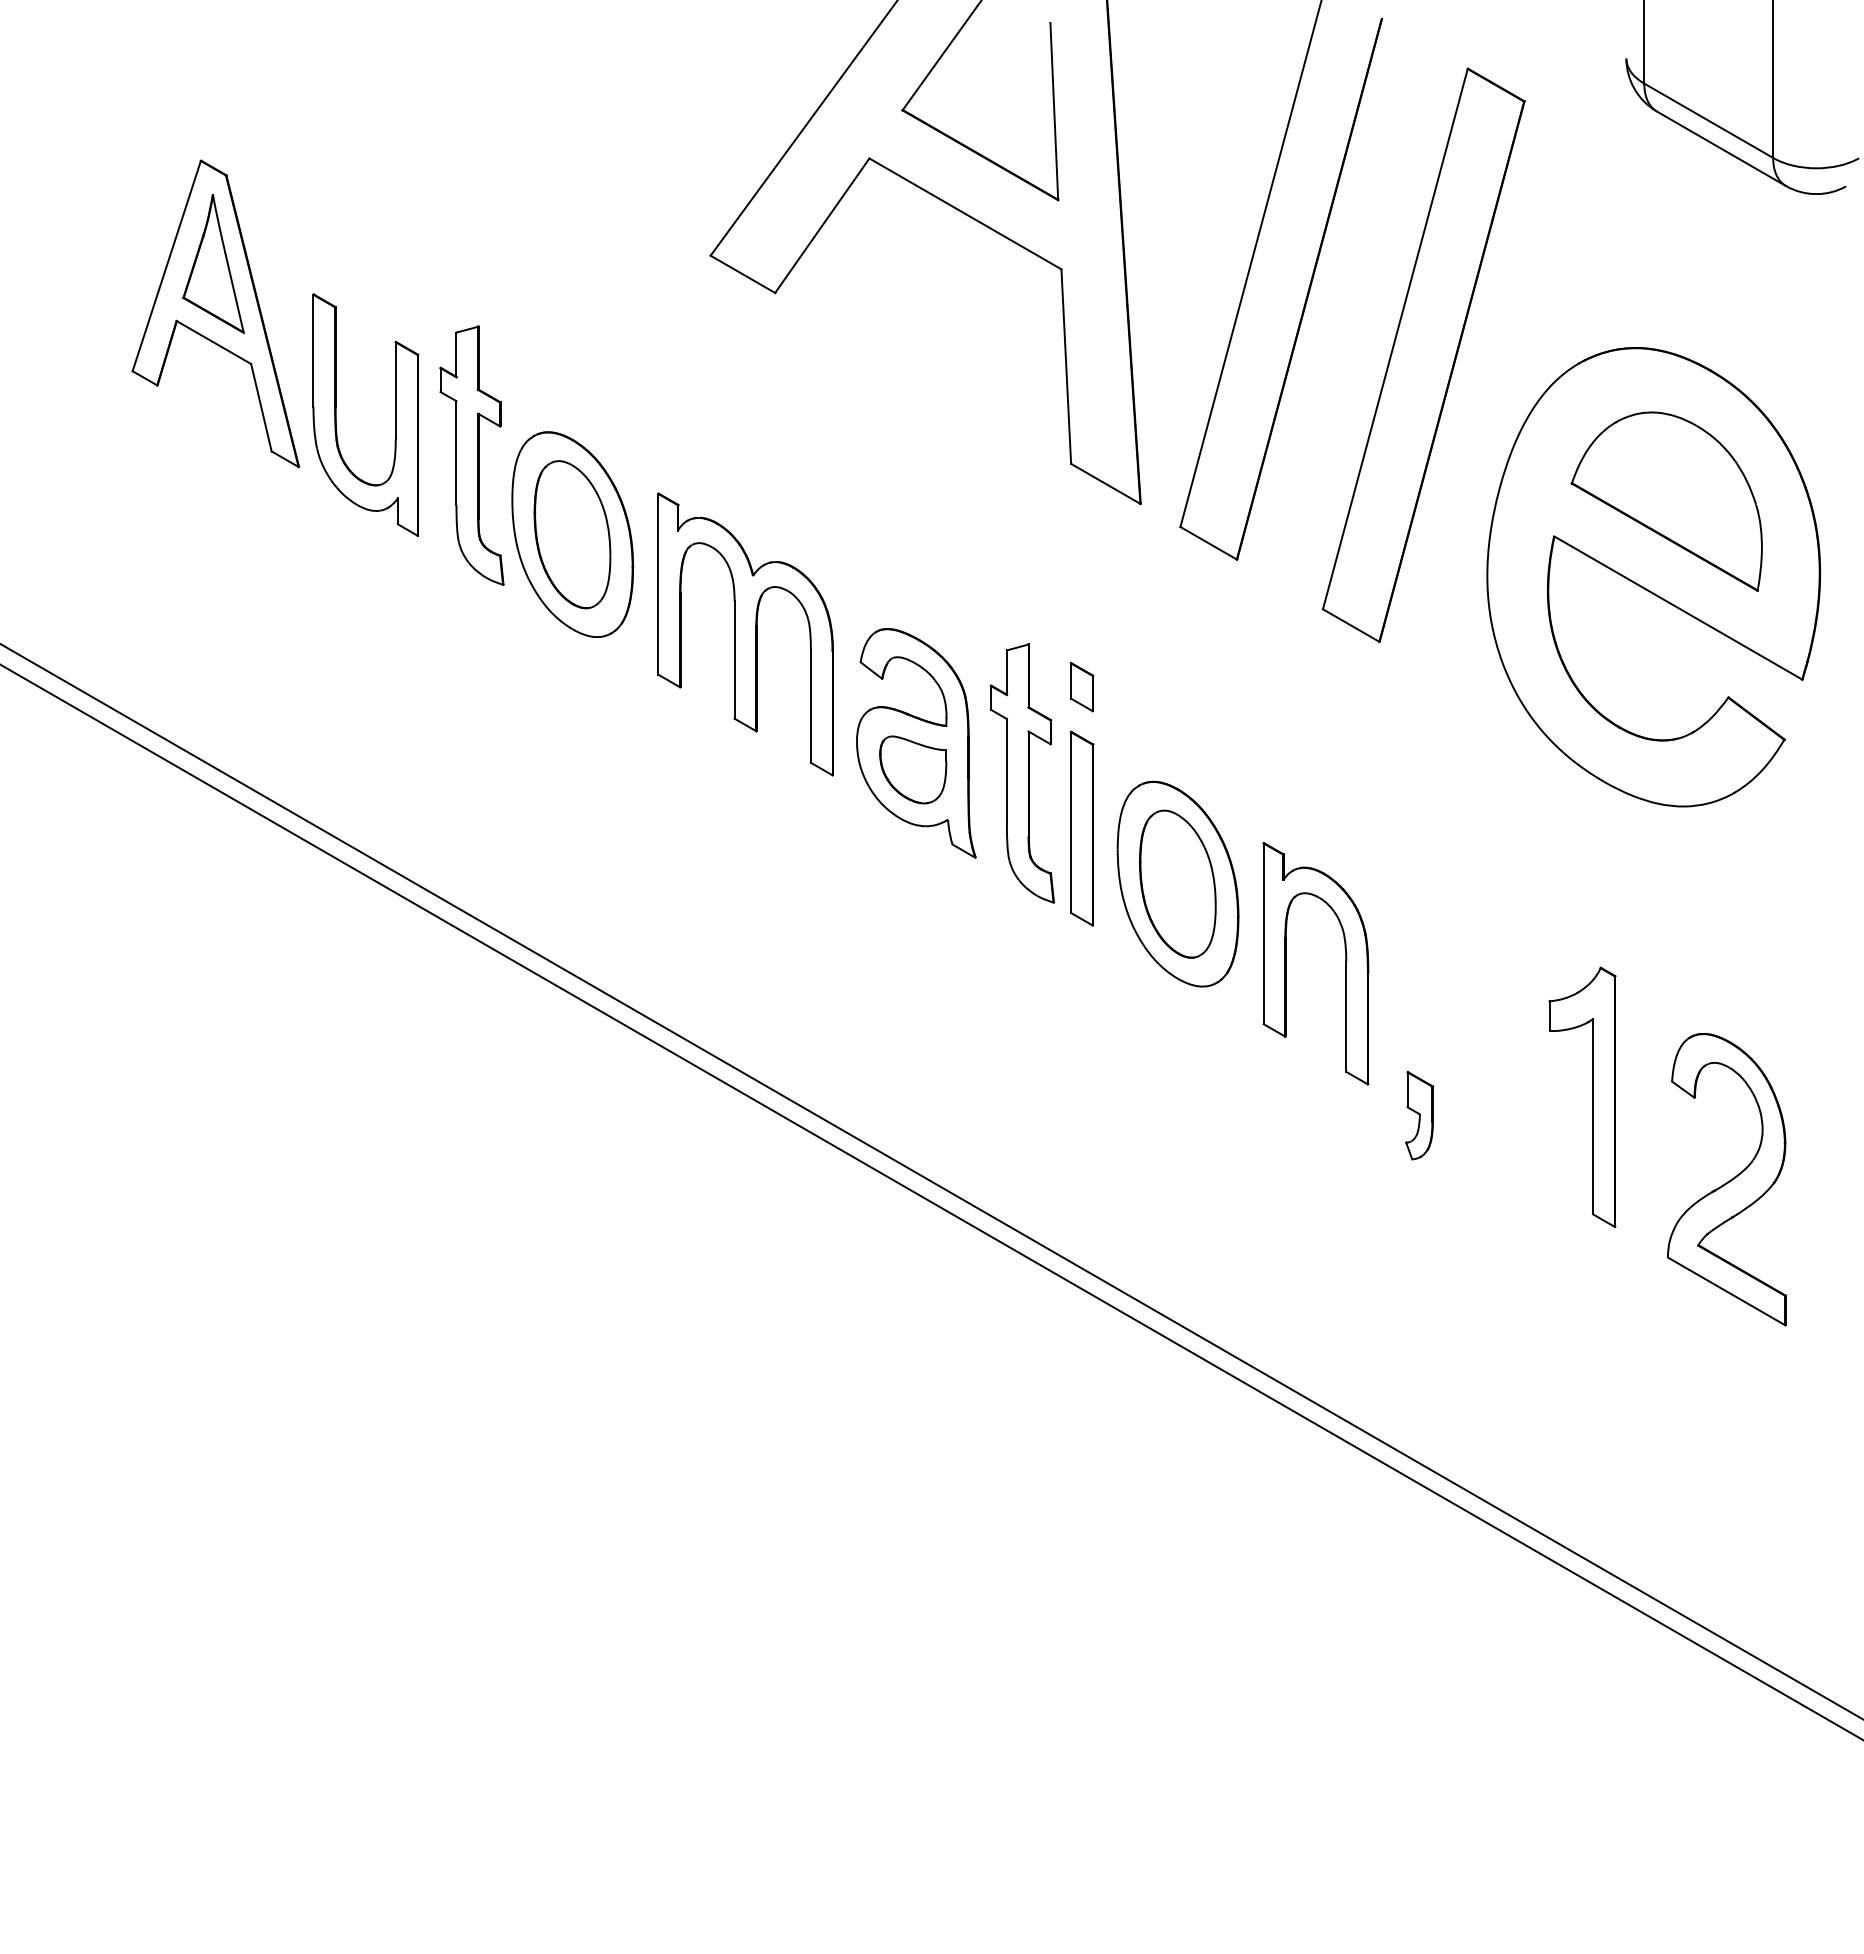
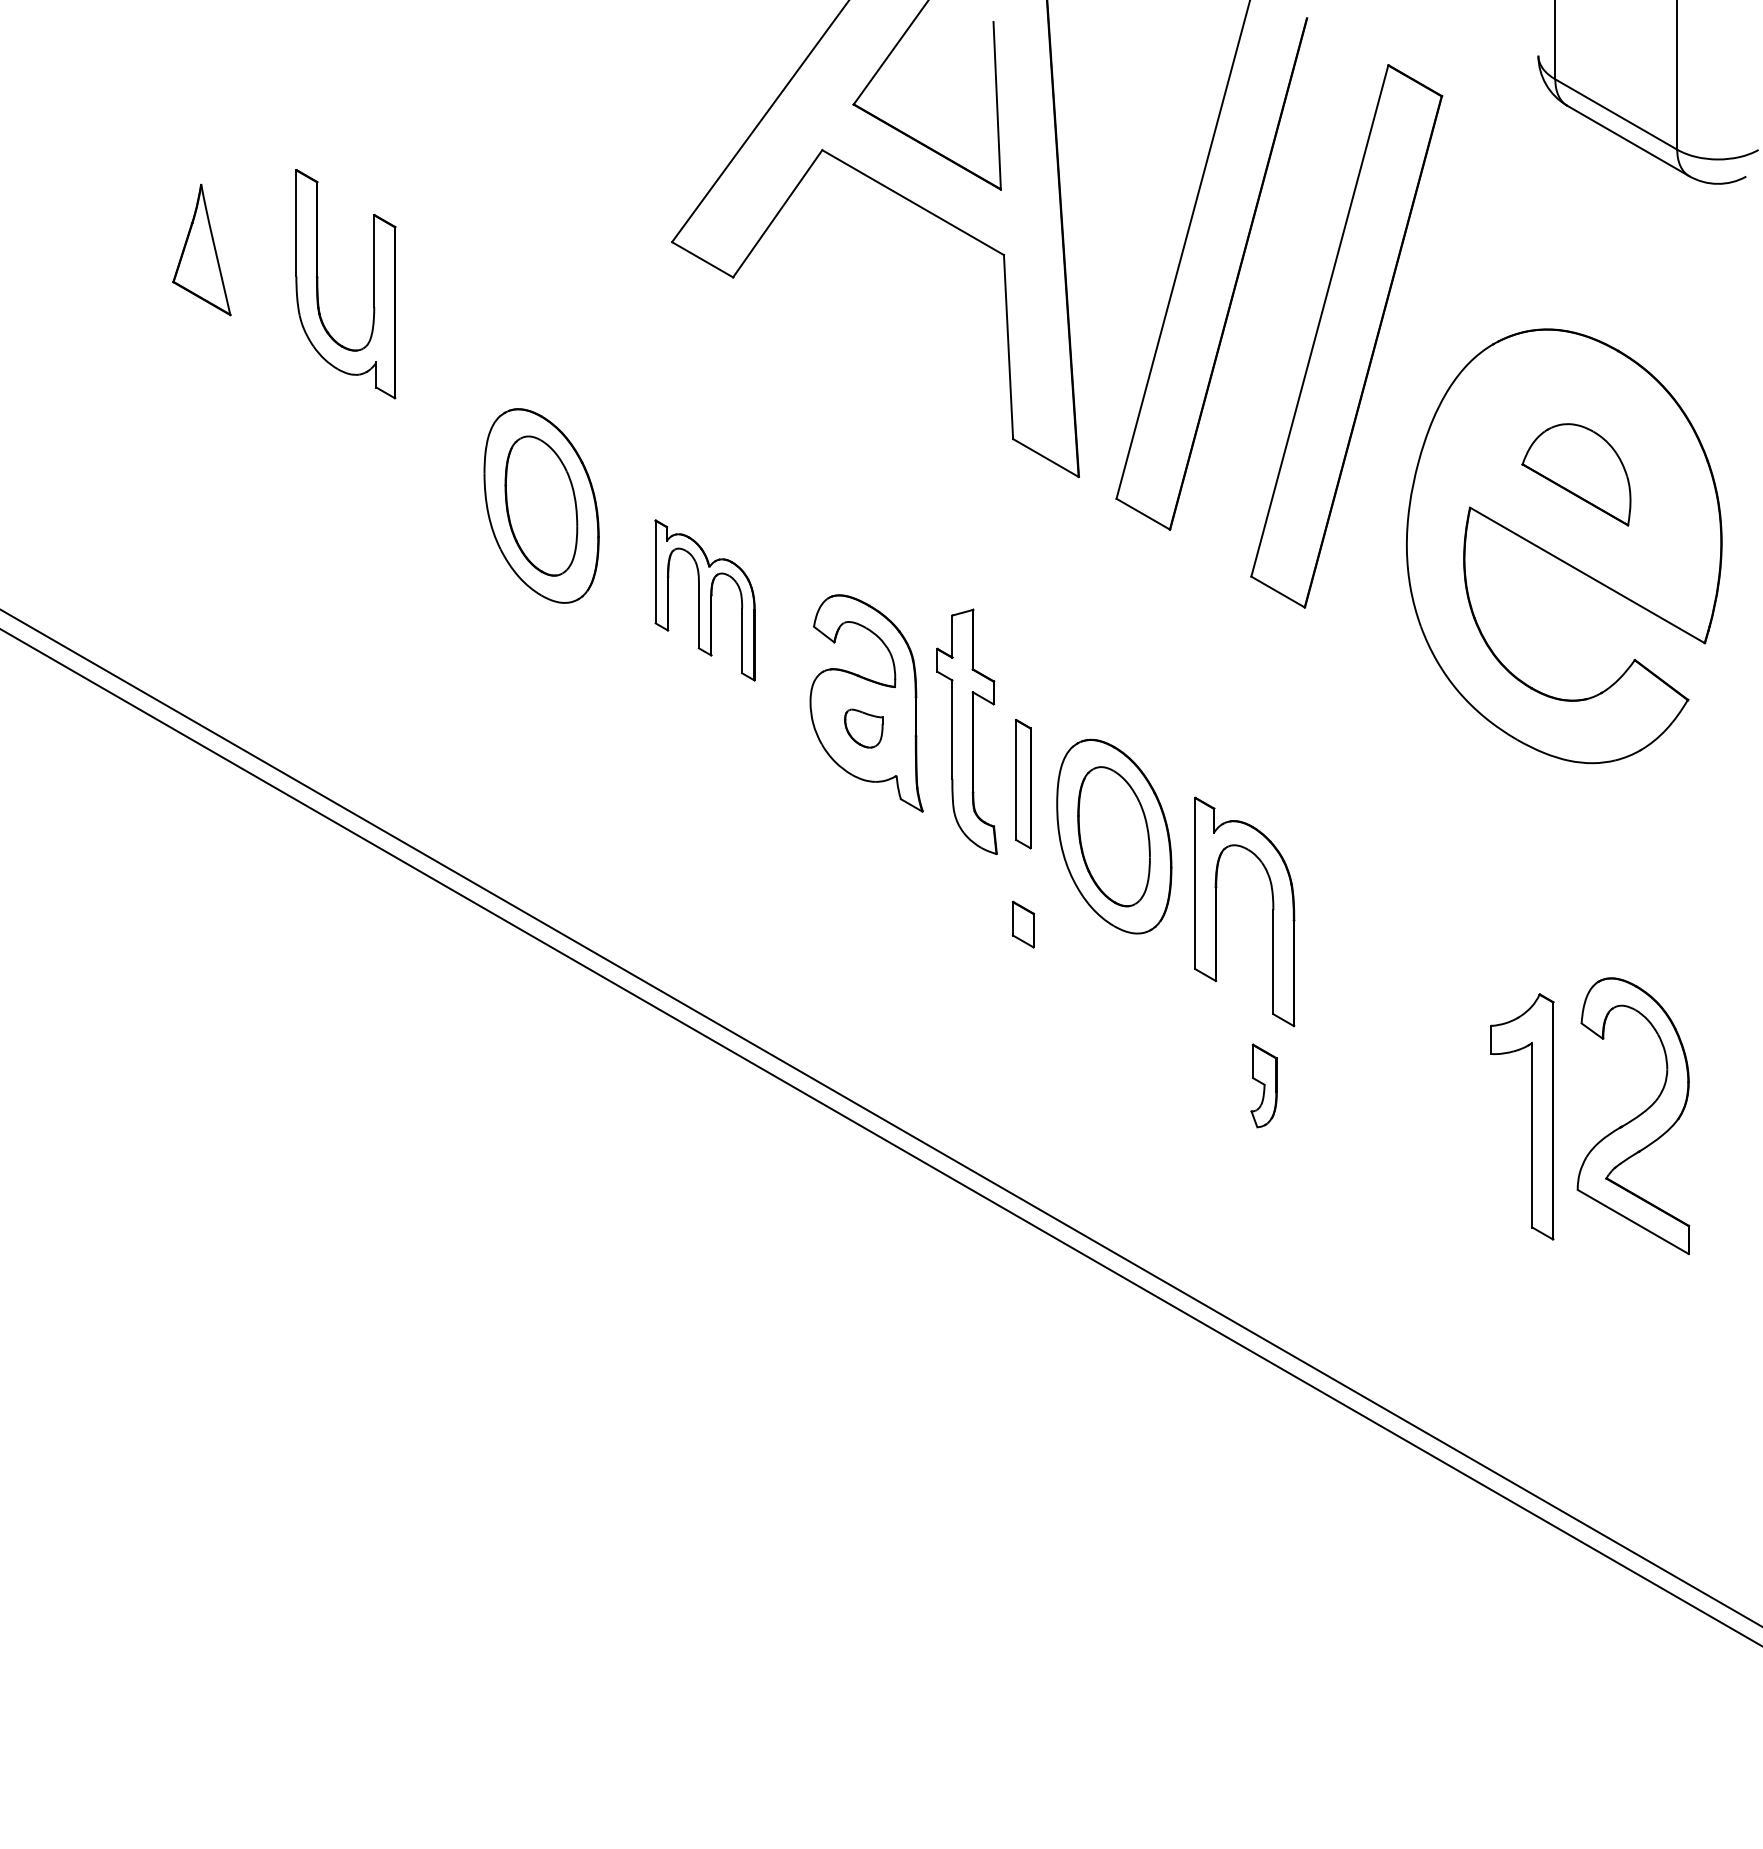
part: (215, 313) -> (203, 296), removed
part: (336, 414) -> (318, 283), moved
part: (471, 455) -> (445, 431), removed
part: (1666, 501) -> (1576, 474), size x0.6
part: (745, 634) -> (705, 600), size x0.6
part: (1081, 687) -> (1022, 924), moved
part: (913, 769) -> (863, 728), size x0.6
part: (1081, 828) -> (1022, 784), size x0.7
part: (1592, 1096) -> (1531, 1116), moved
part: (1419, 1115) -> (1264, 1085), moved

